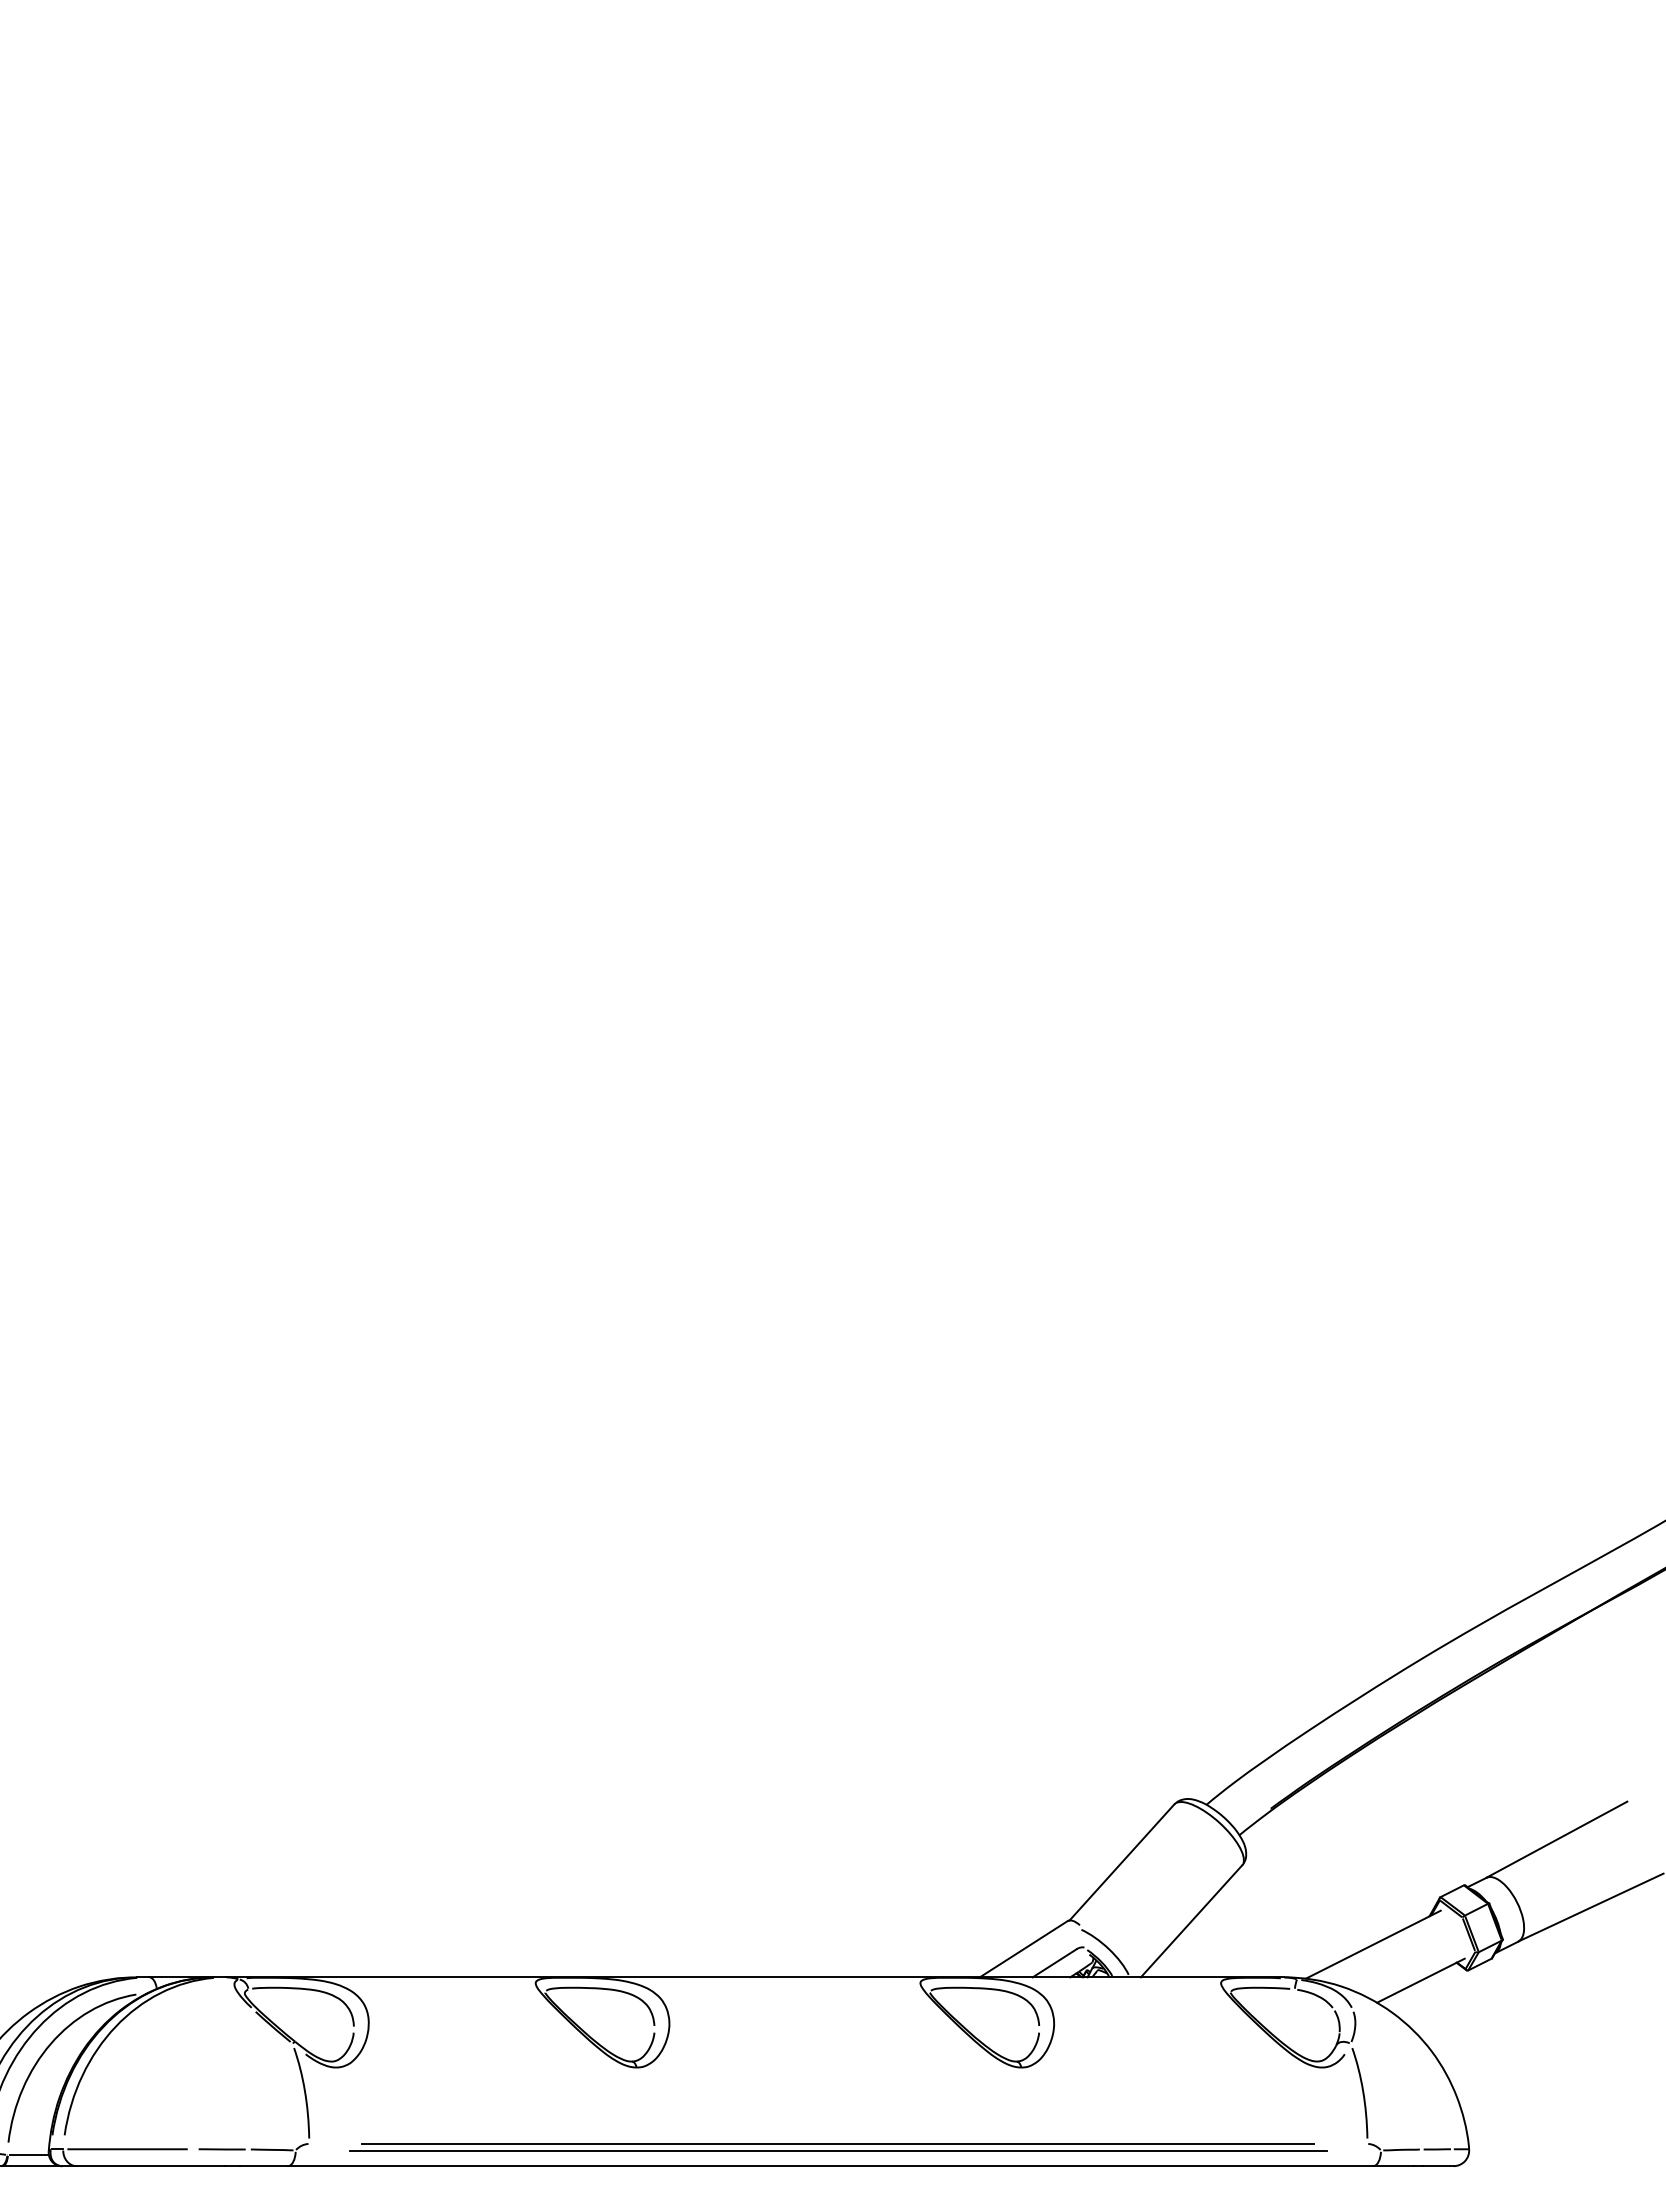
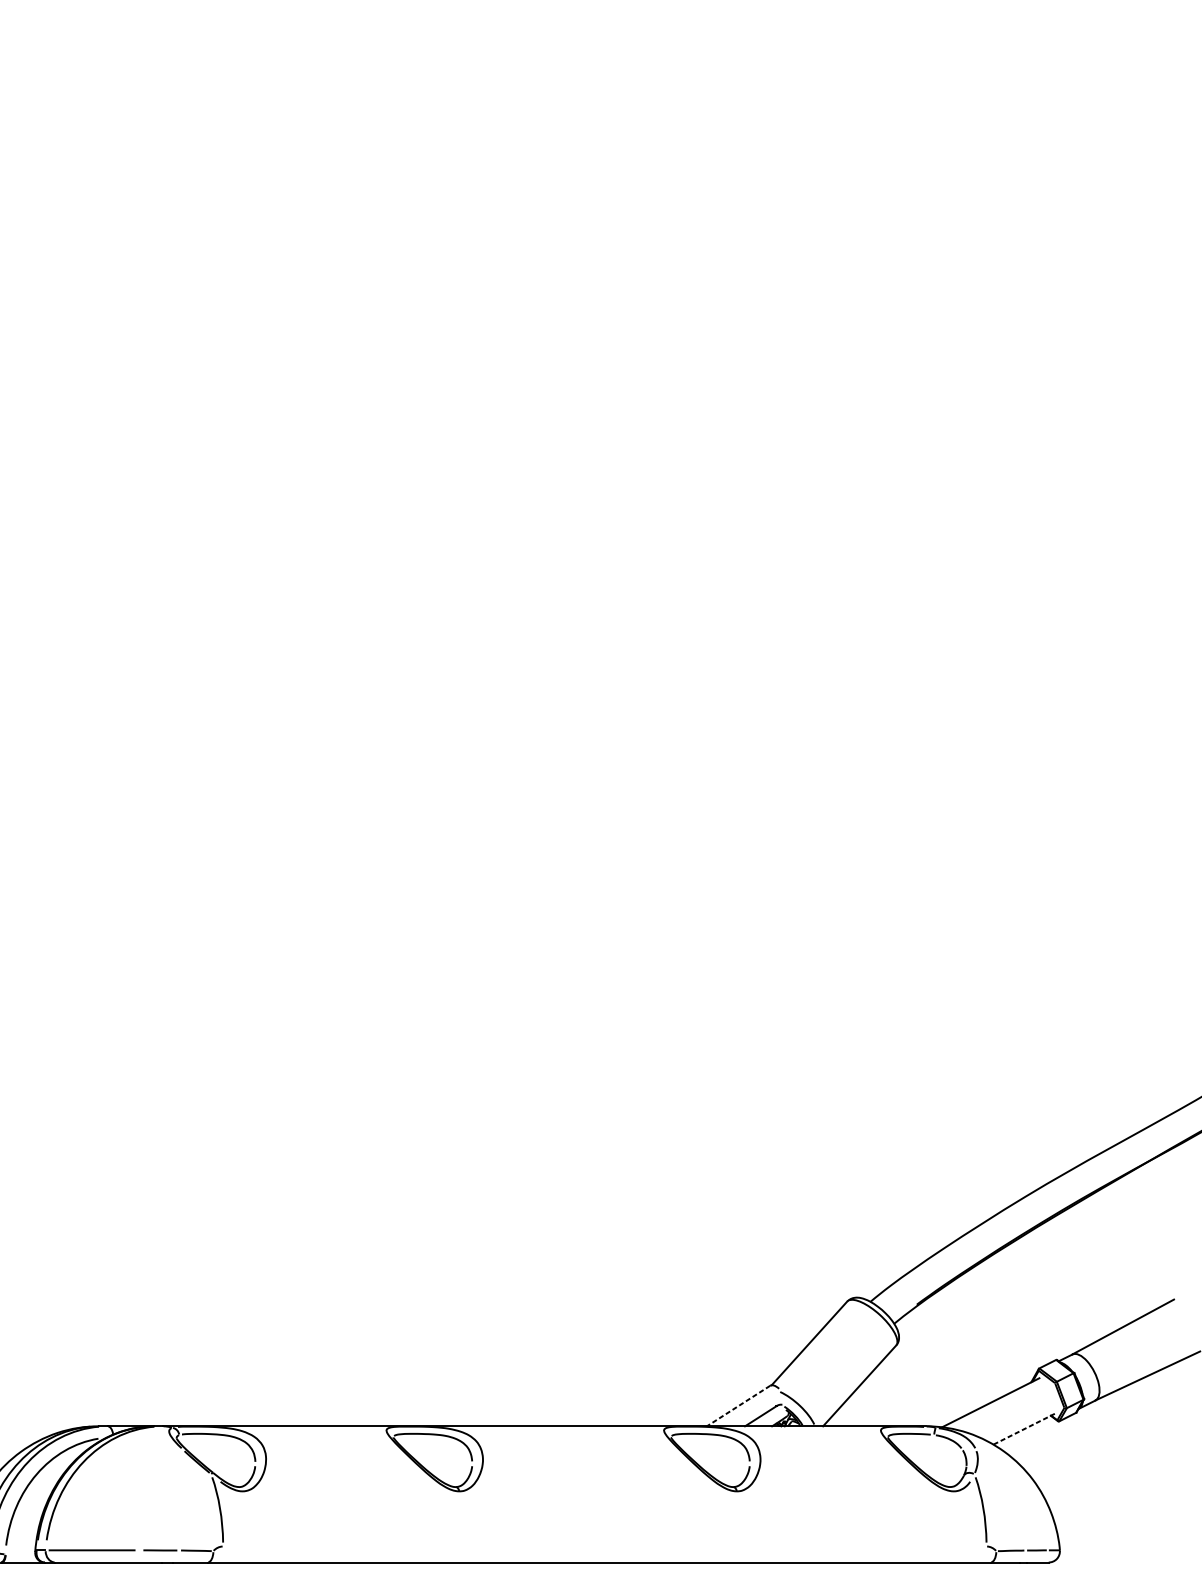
line: (1023, 1949) -> (738, 1406), solid -> dashed
line: (1420, 1980) -> (1024, 1428), solid -> dashed
line: (838, 2143) -> (604, 1546), removed
line: (837, 2150) -> (604, 1551), removed
line: (27, 2155) -> (19, 1554), removed

